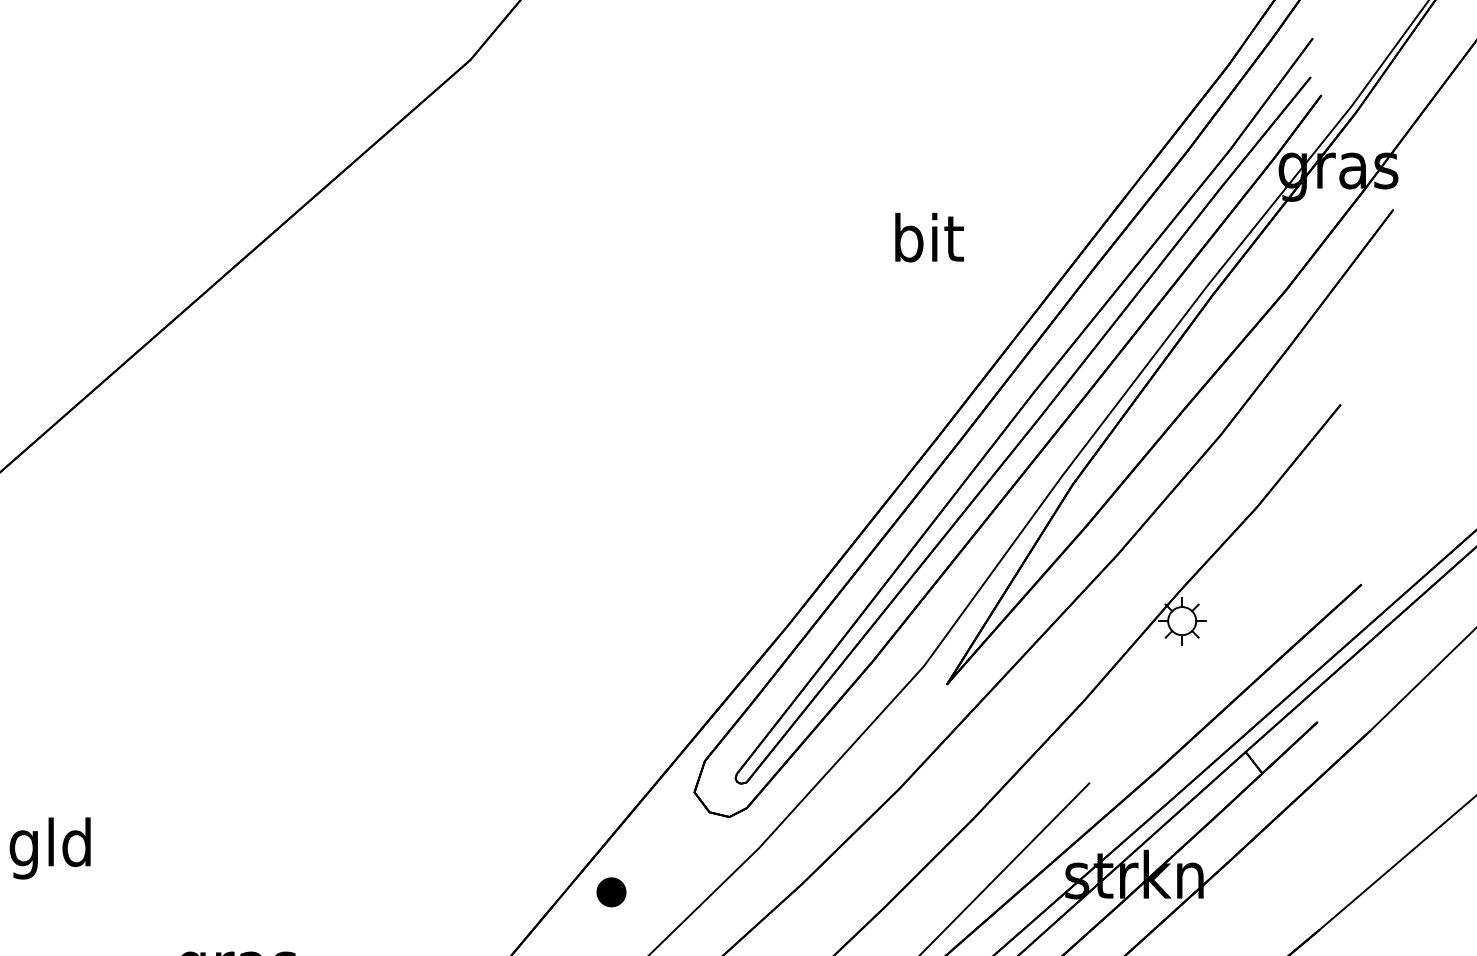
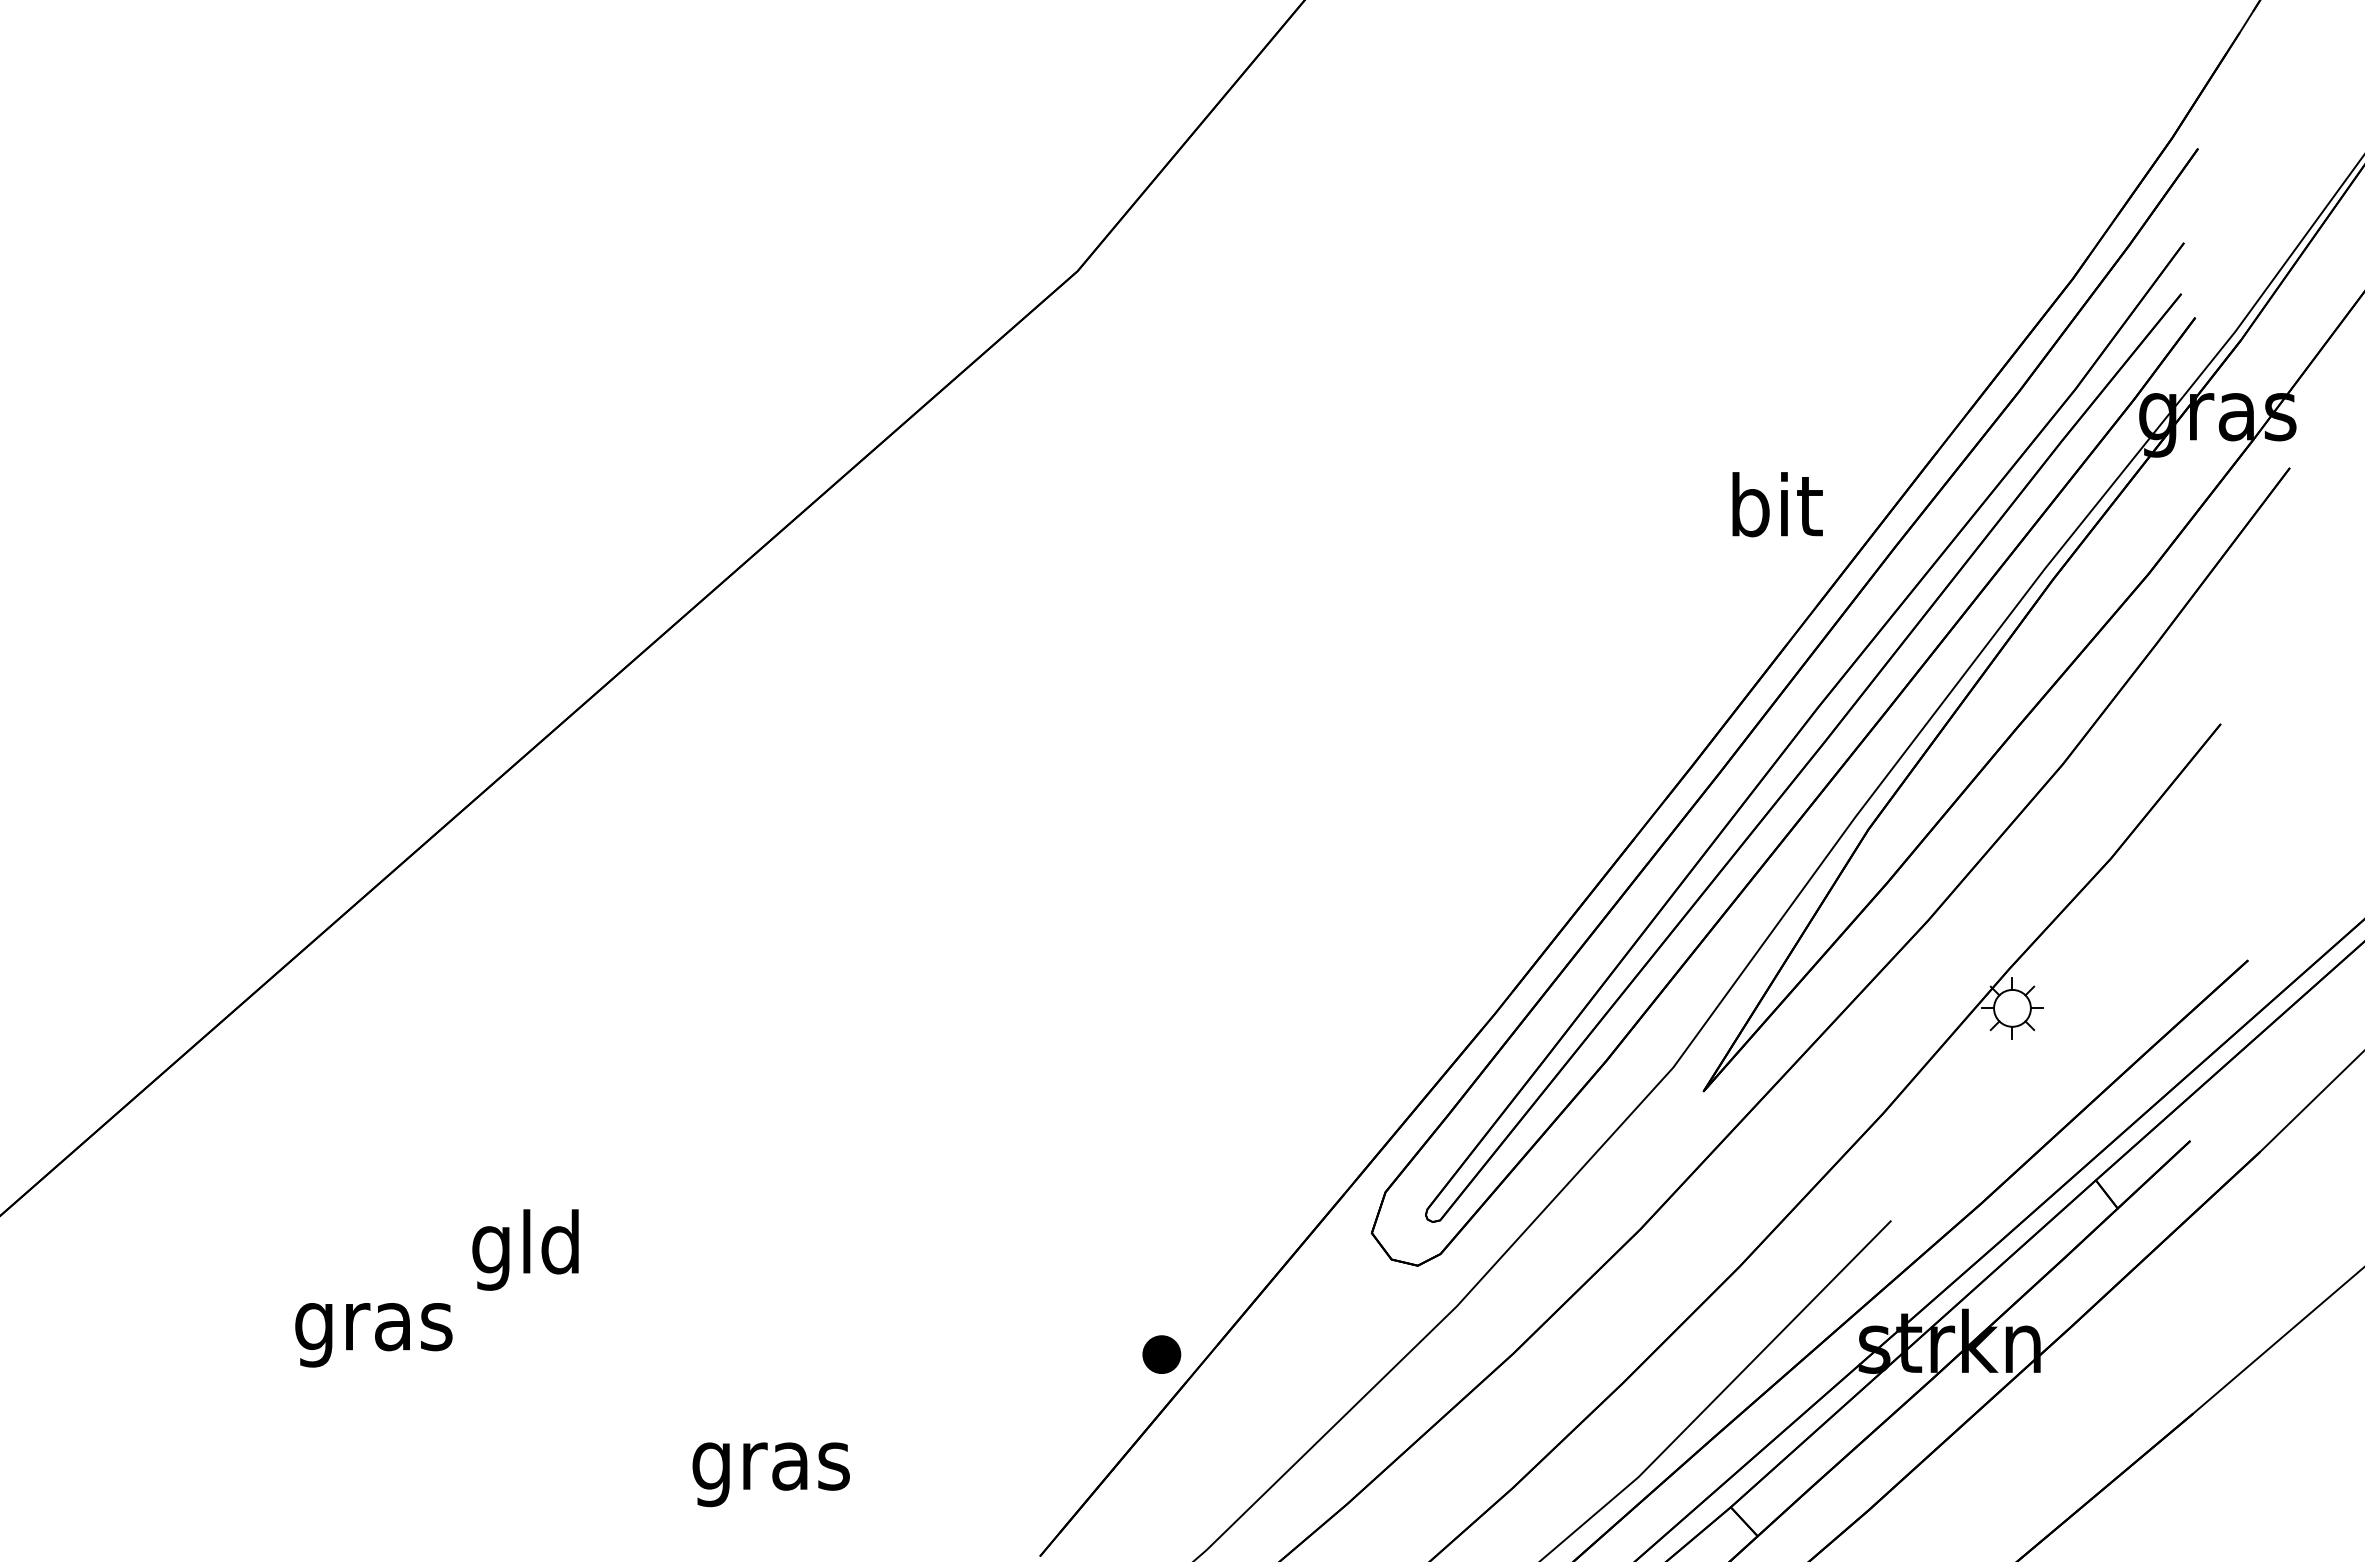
text: (929, 237) -> (1777, 504), moved
text: (50, 848) -> (525, 1249), moved
part: (611, 892) -> (1161, 1354), moved

